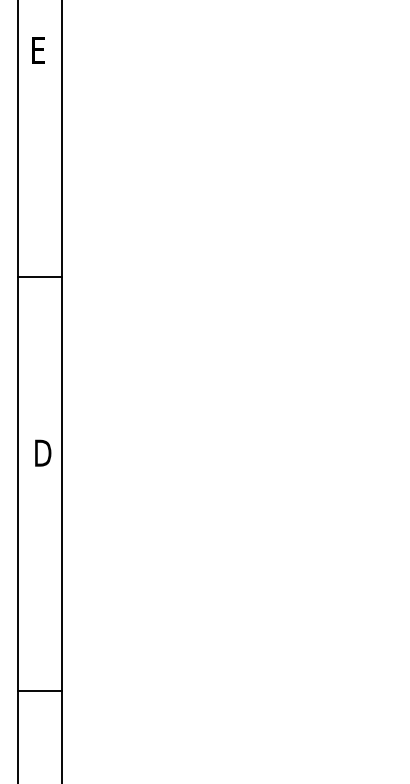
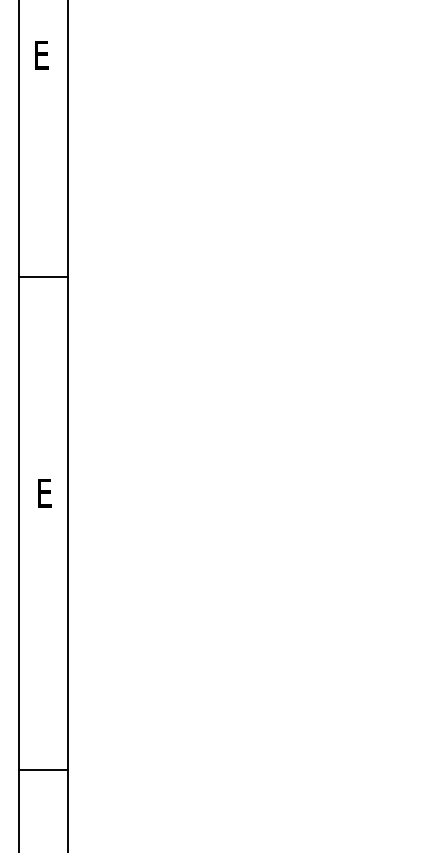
line: (39, 277) -> (42, 276), moved
text: (43, 452) -> (47, 492), D -> E
line: (39, 690) -> (42, 769), moved

